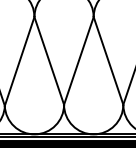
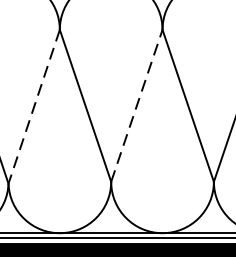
line: (79, 60) -> (137, 105), solid -> dashed
line: (19, 61) -> (33, 106), solid -> dashed

